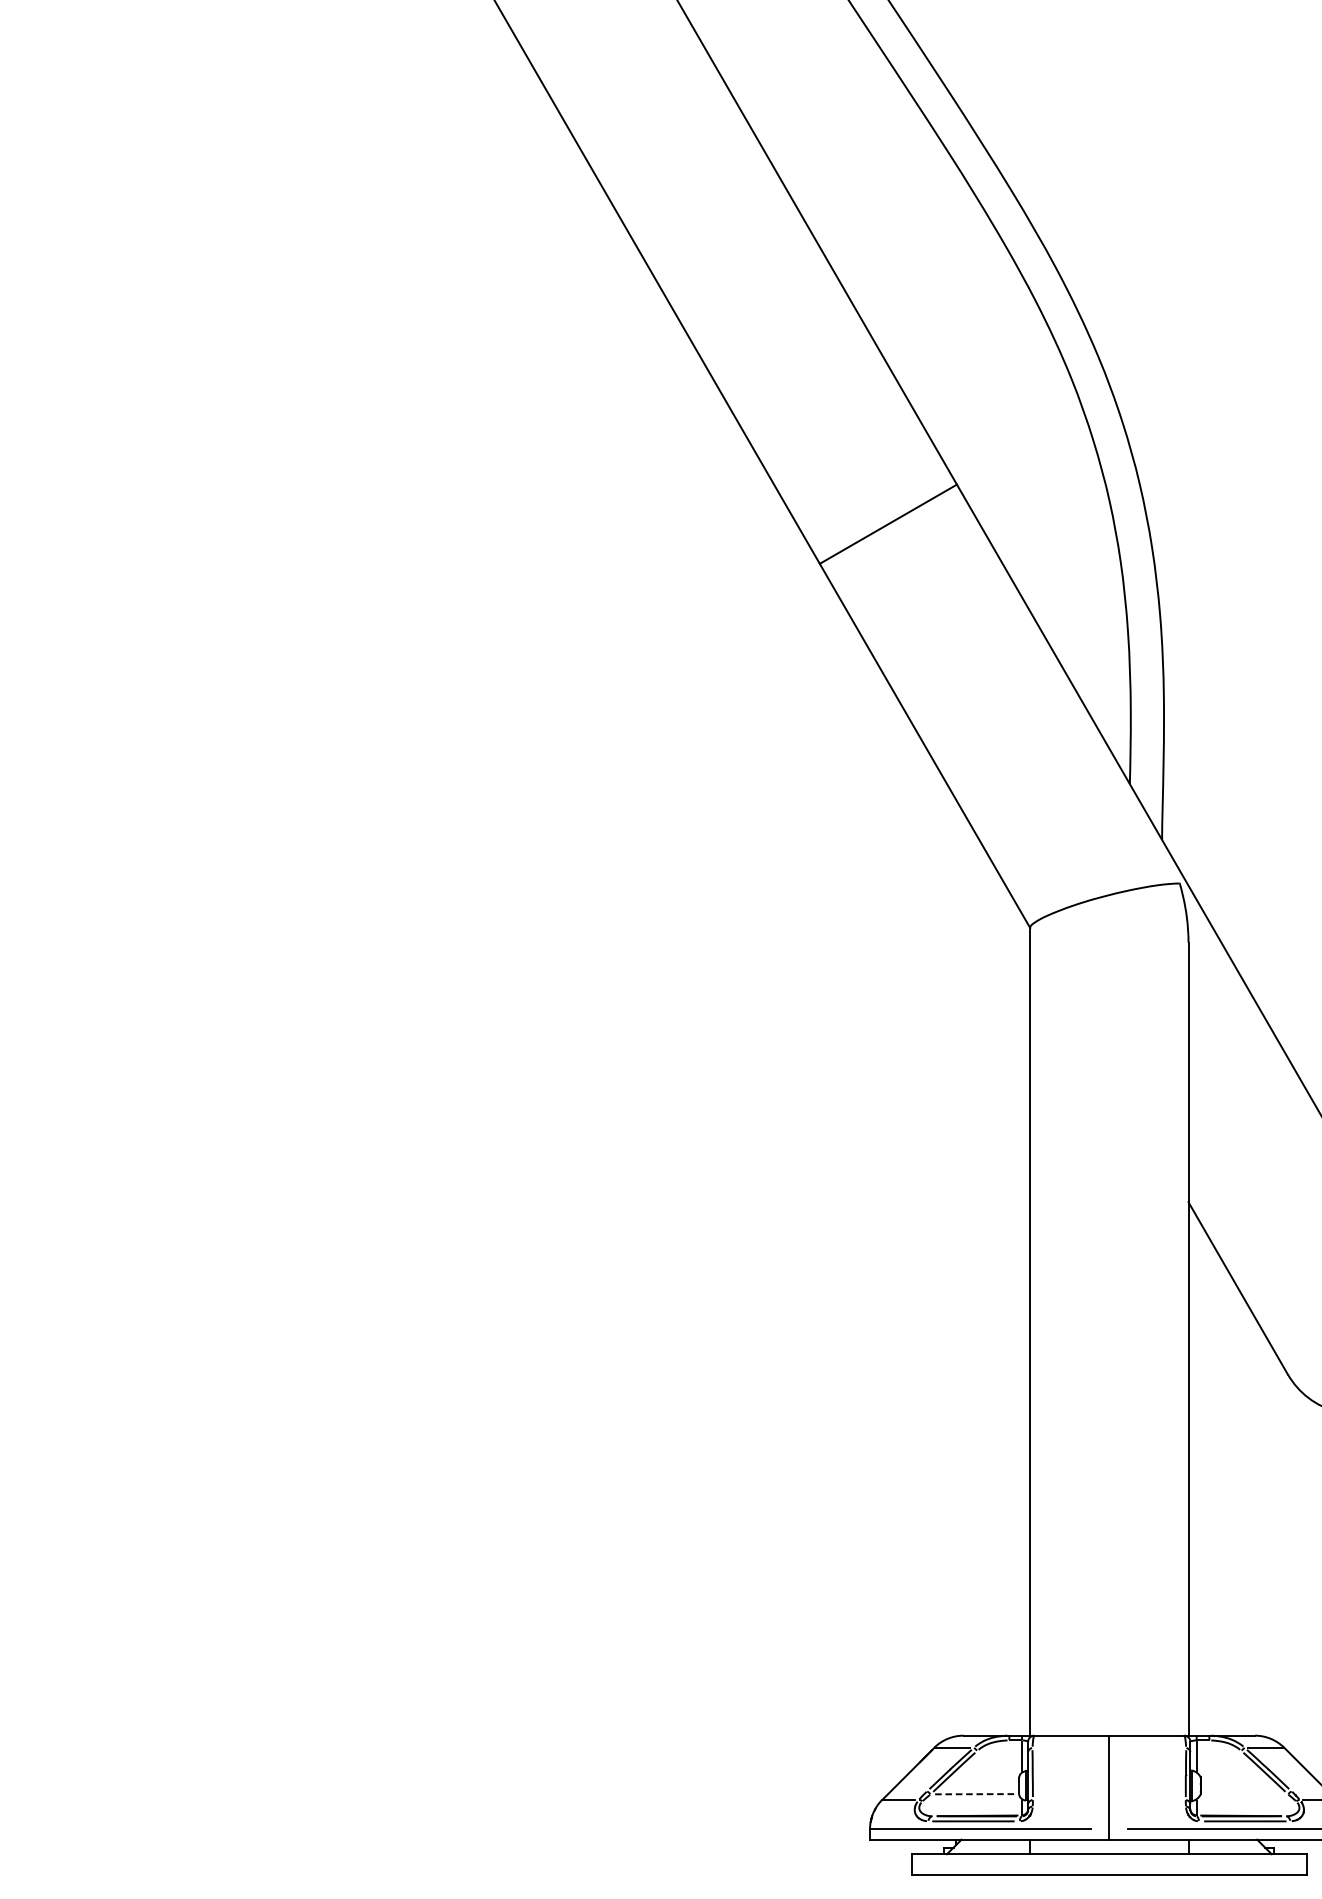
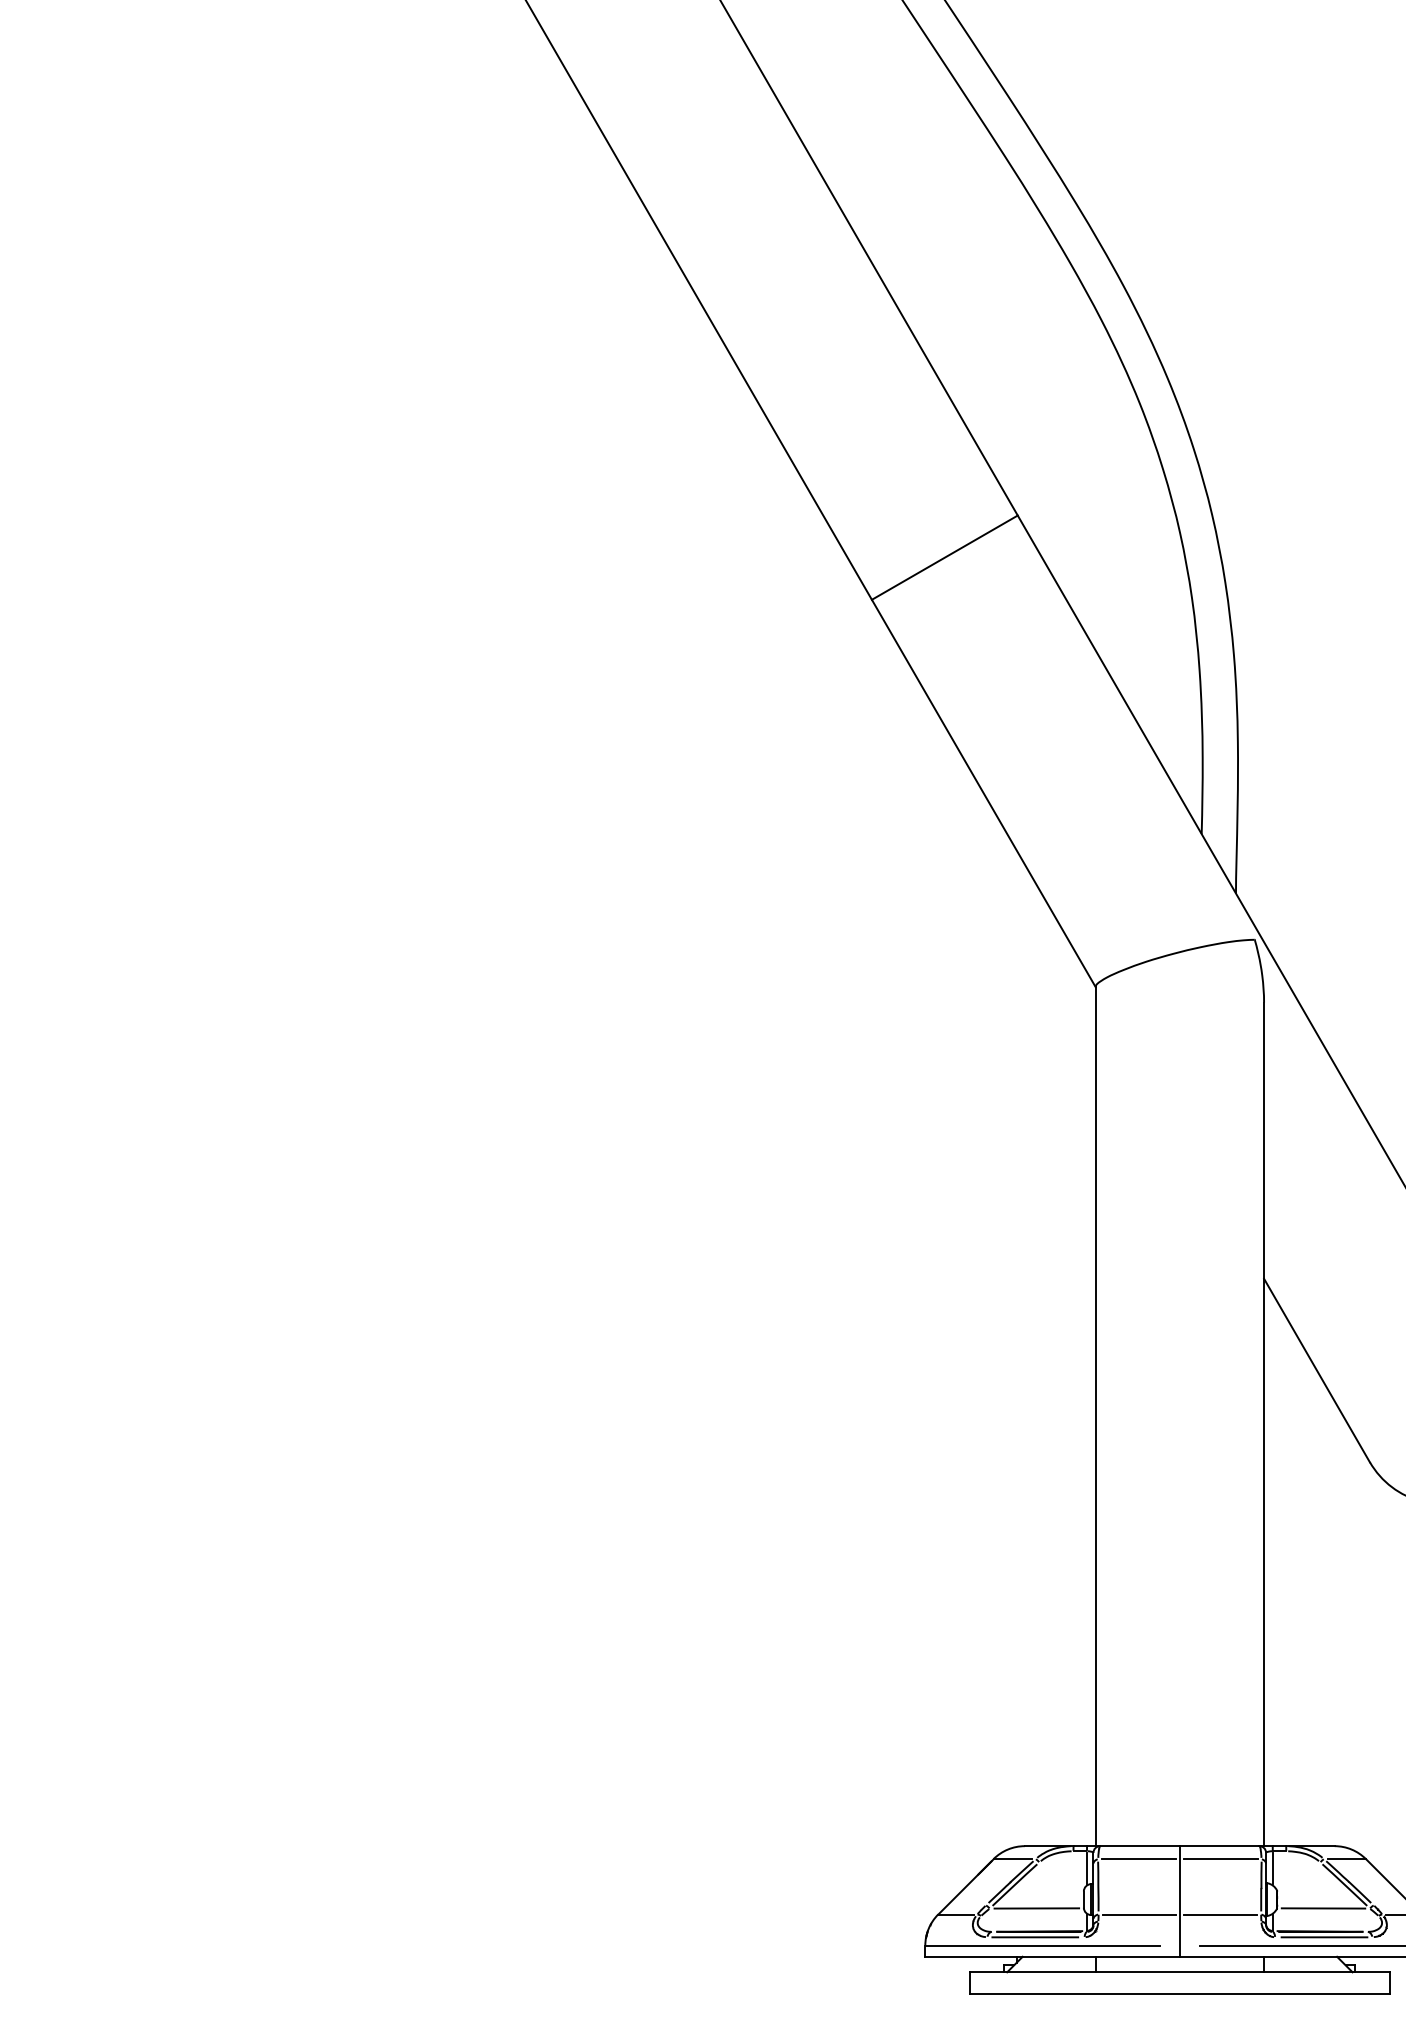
line: (1070, 1748) -> (1138, 1859), added
line: (1147, 1748) -> (1220, 1859), added
line: (975, 1794) -> (1037, 1908), dashed -> solid
line: (1244, 1794) -> (1323, 1908), added
line: (1070, 1799) -> (1138, 1914), added
line: (1147, 1799) -> (1220, 1914), added

